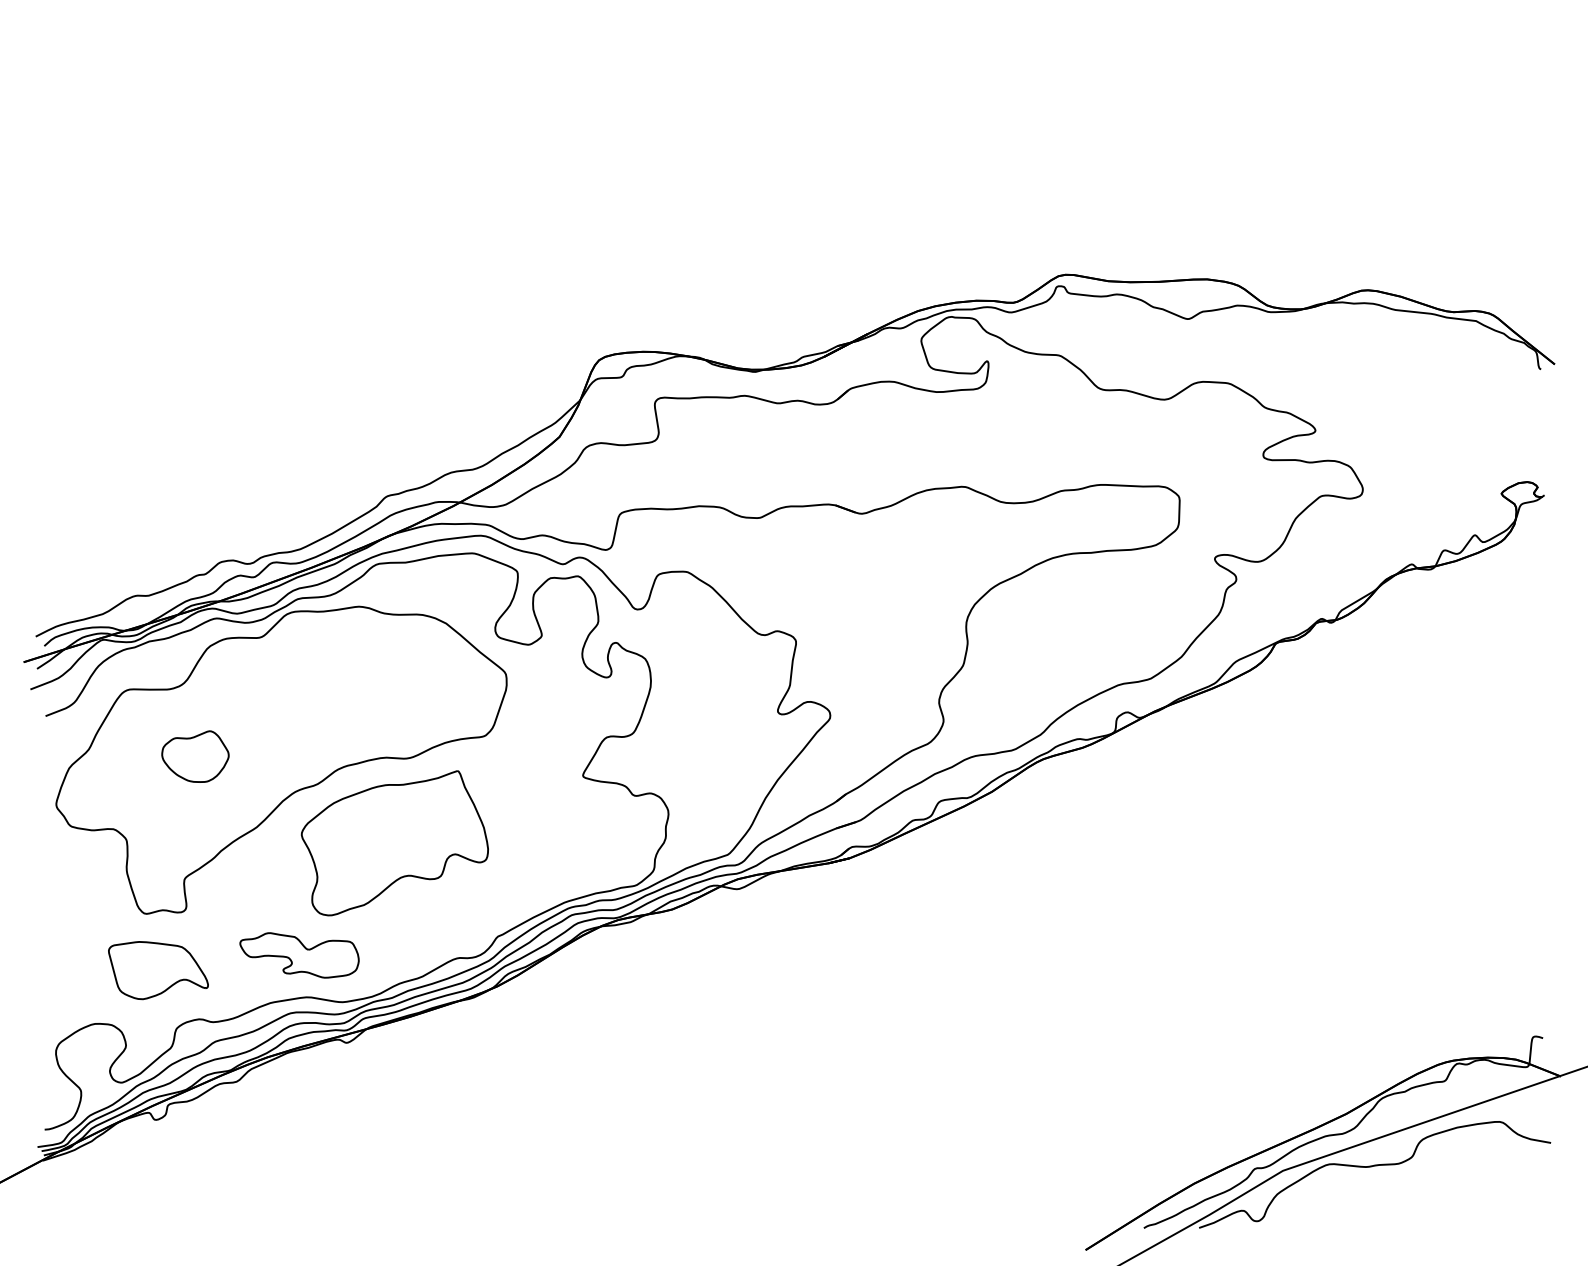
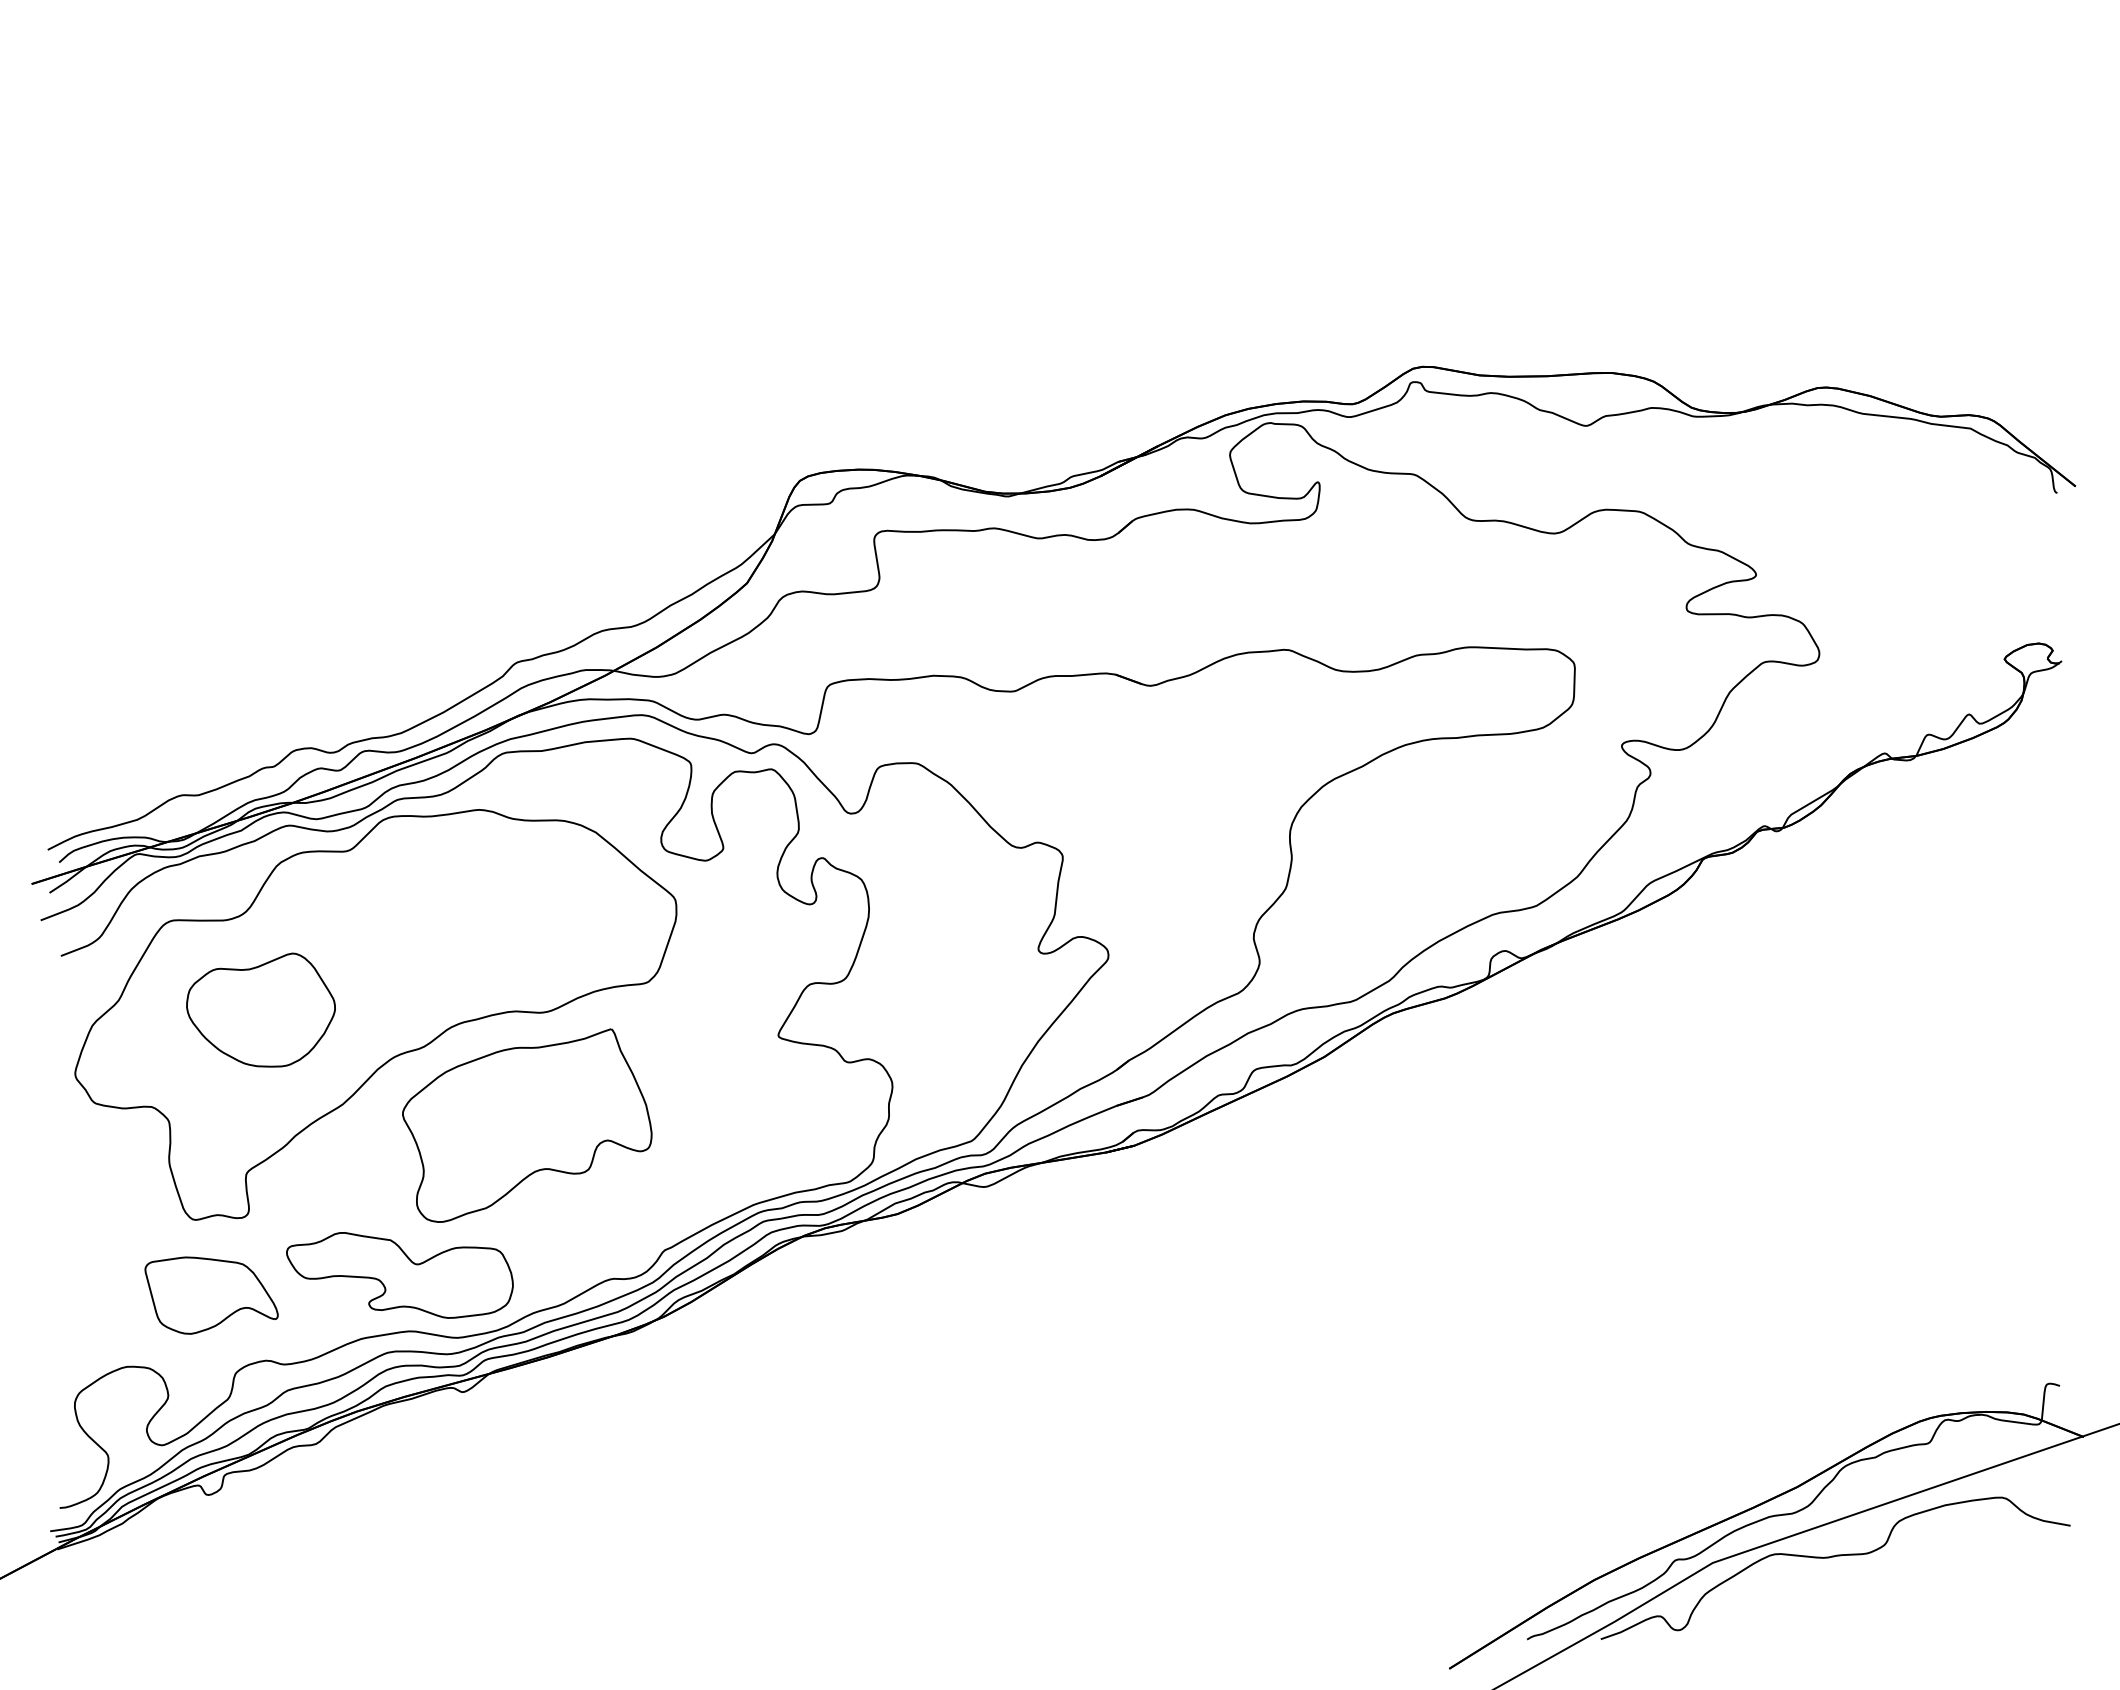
part: (195, 756) -> (260, 1009), size x1.67
part: (299, 955) -> (399, 1275), size x1.43

